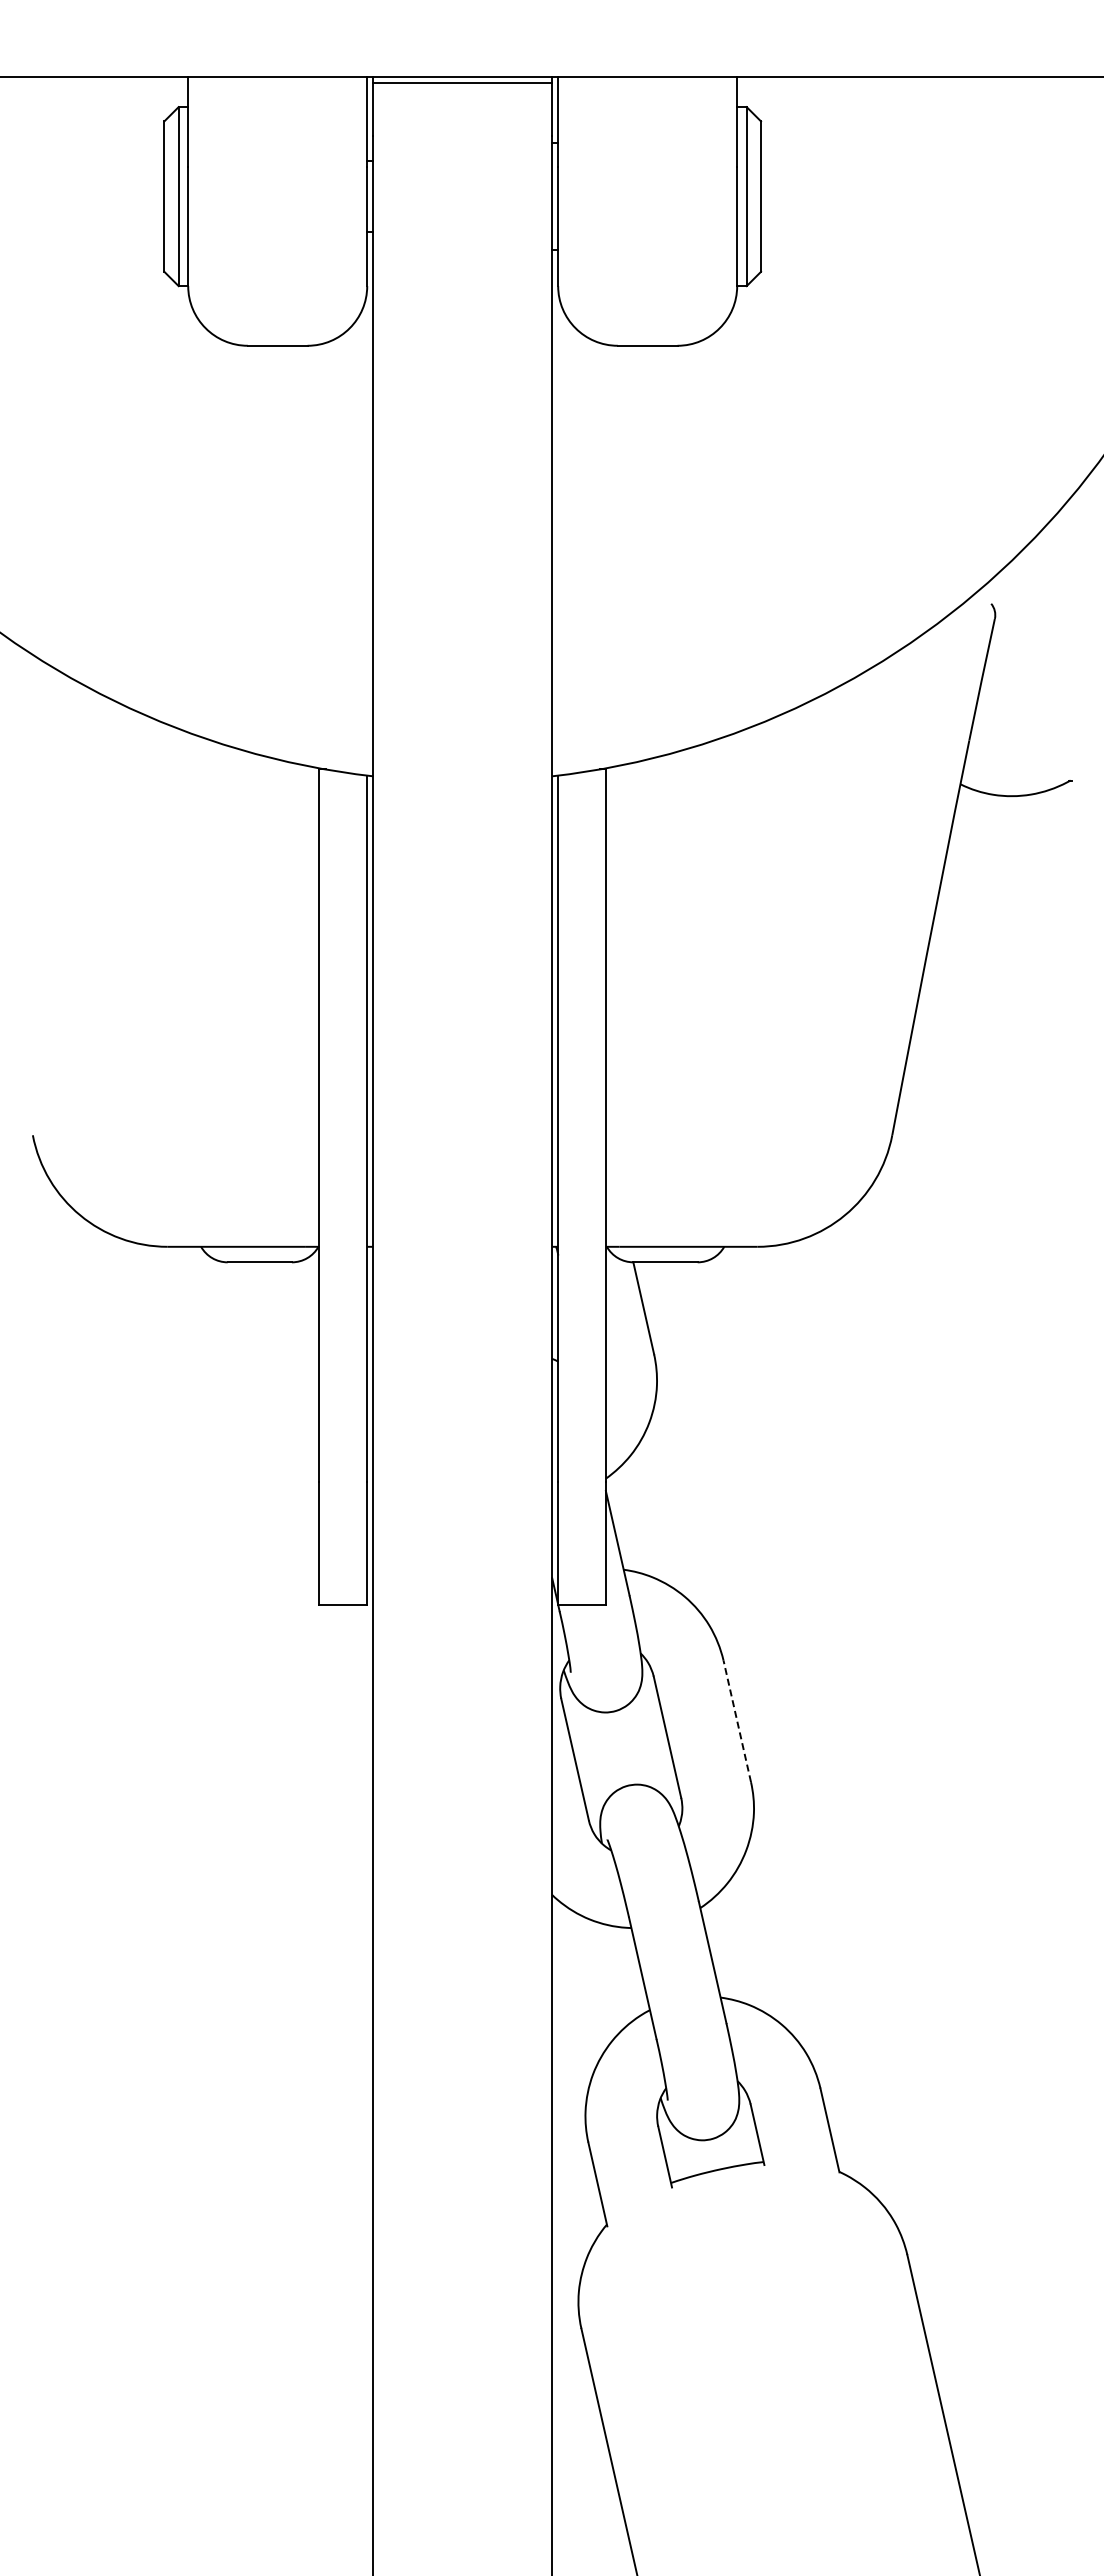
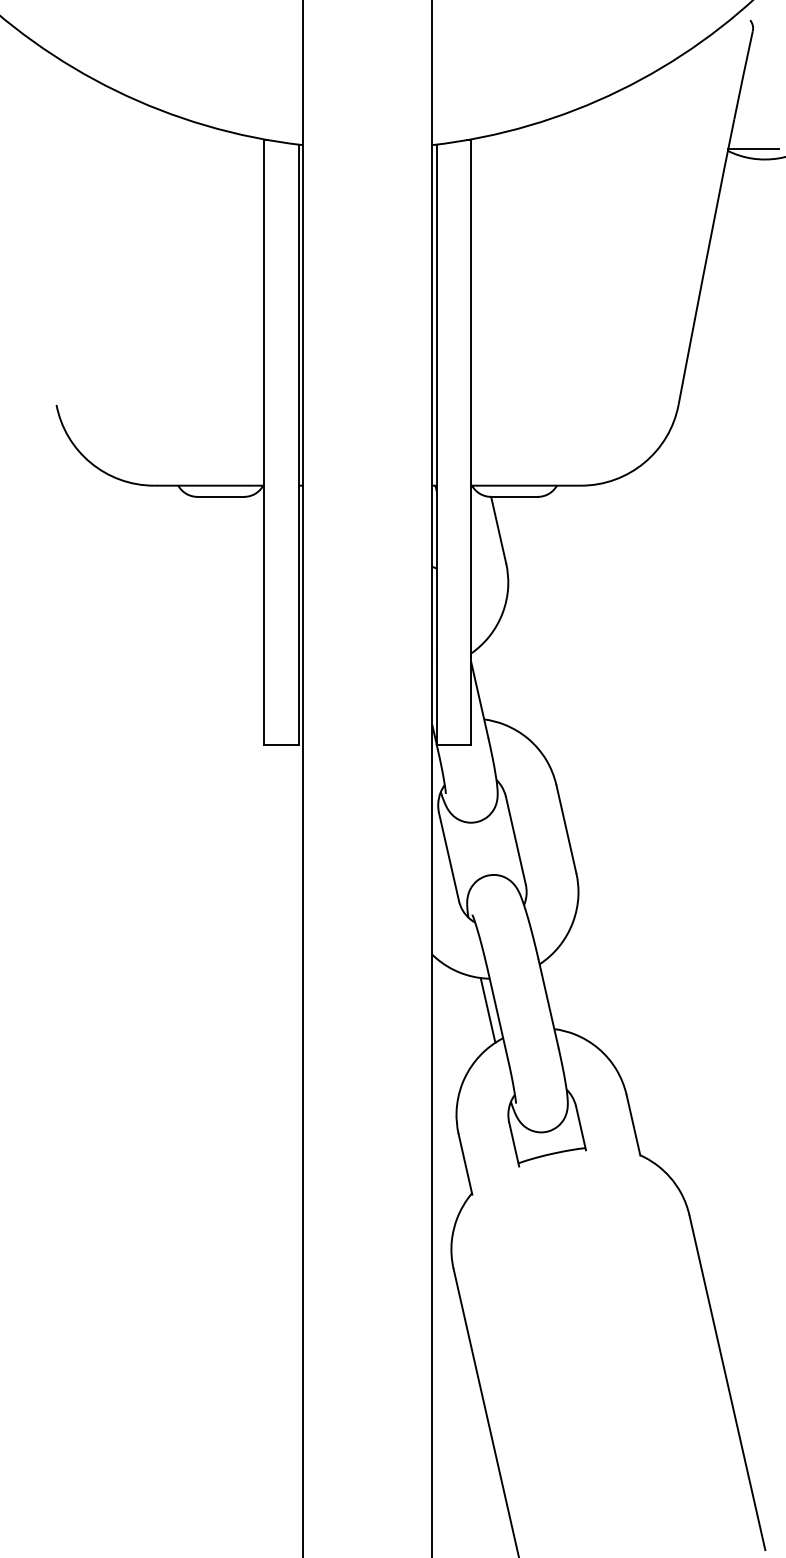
line: (995, 781) -> (753, 148), added
line: (737, 1720) -> (566, 828), dashed -> solid
line: (628, 1971) -> (487, 1010), added

